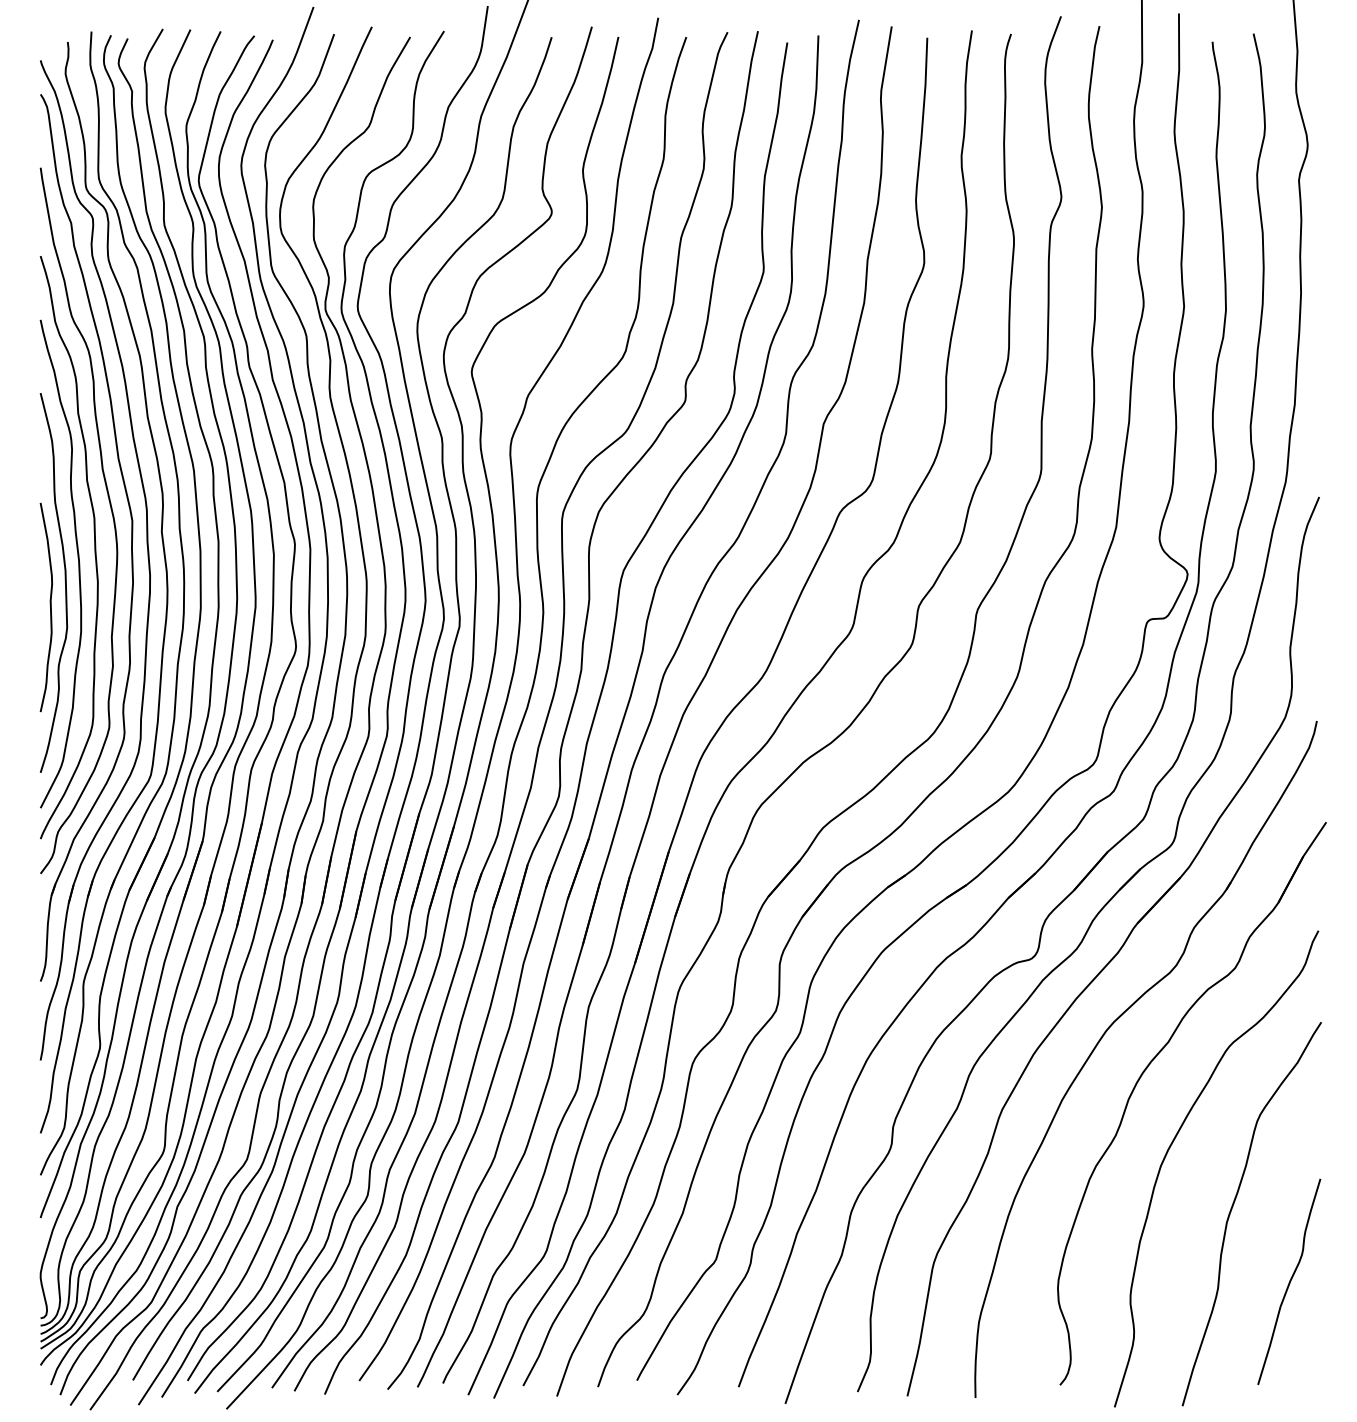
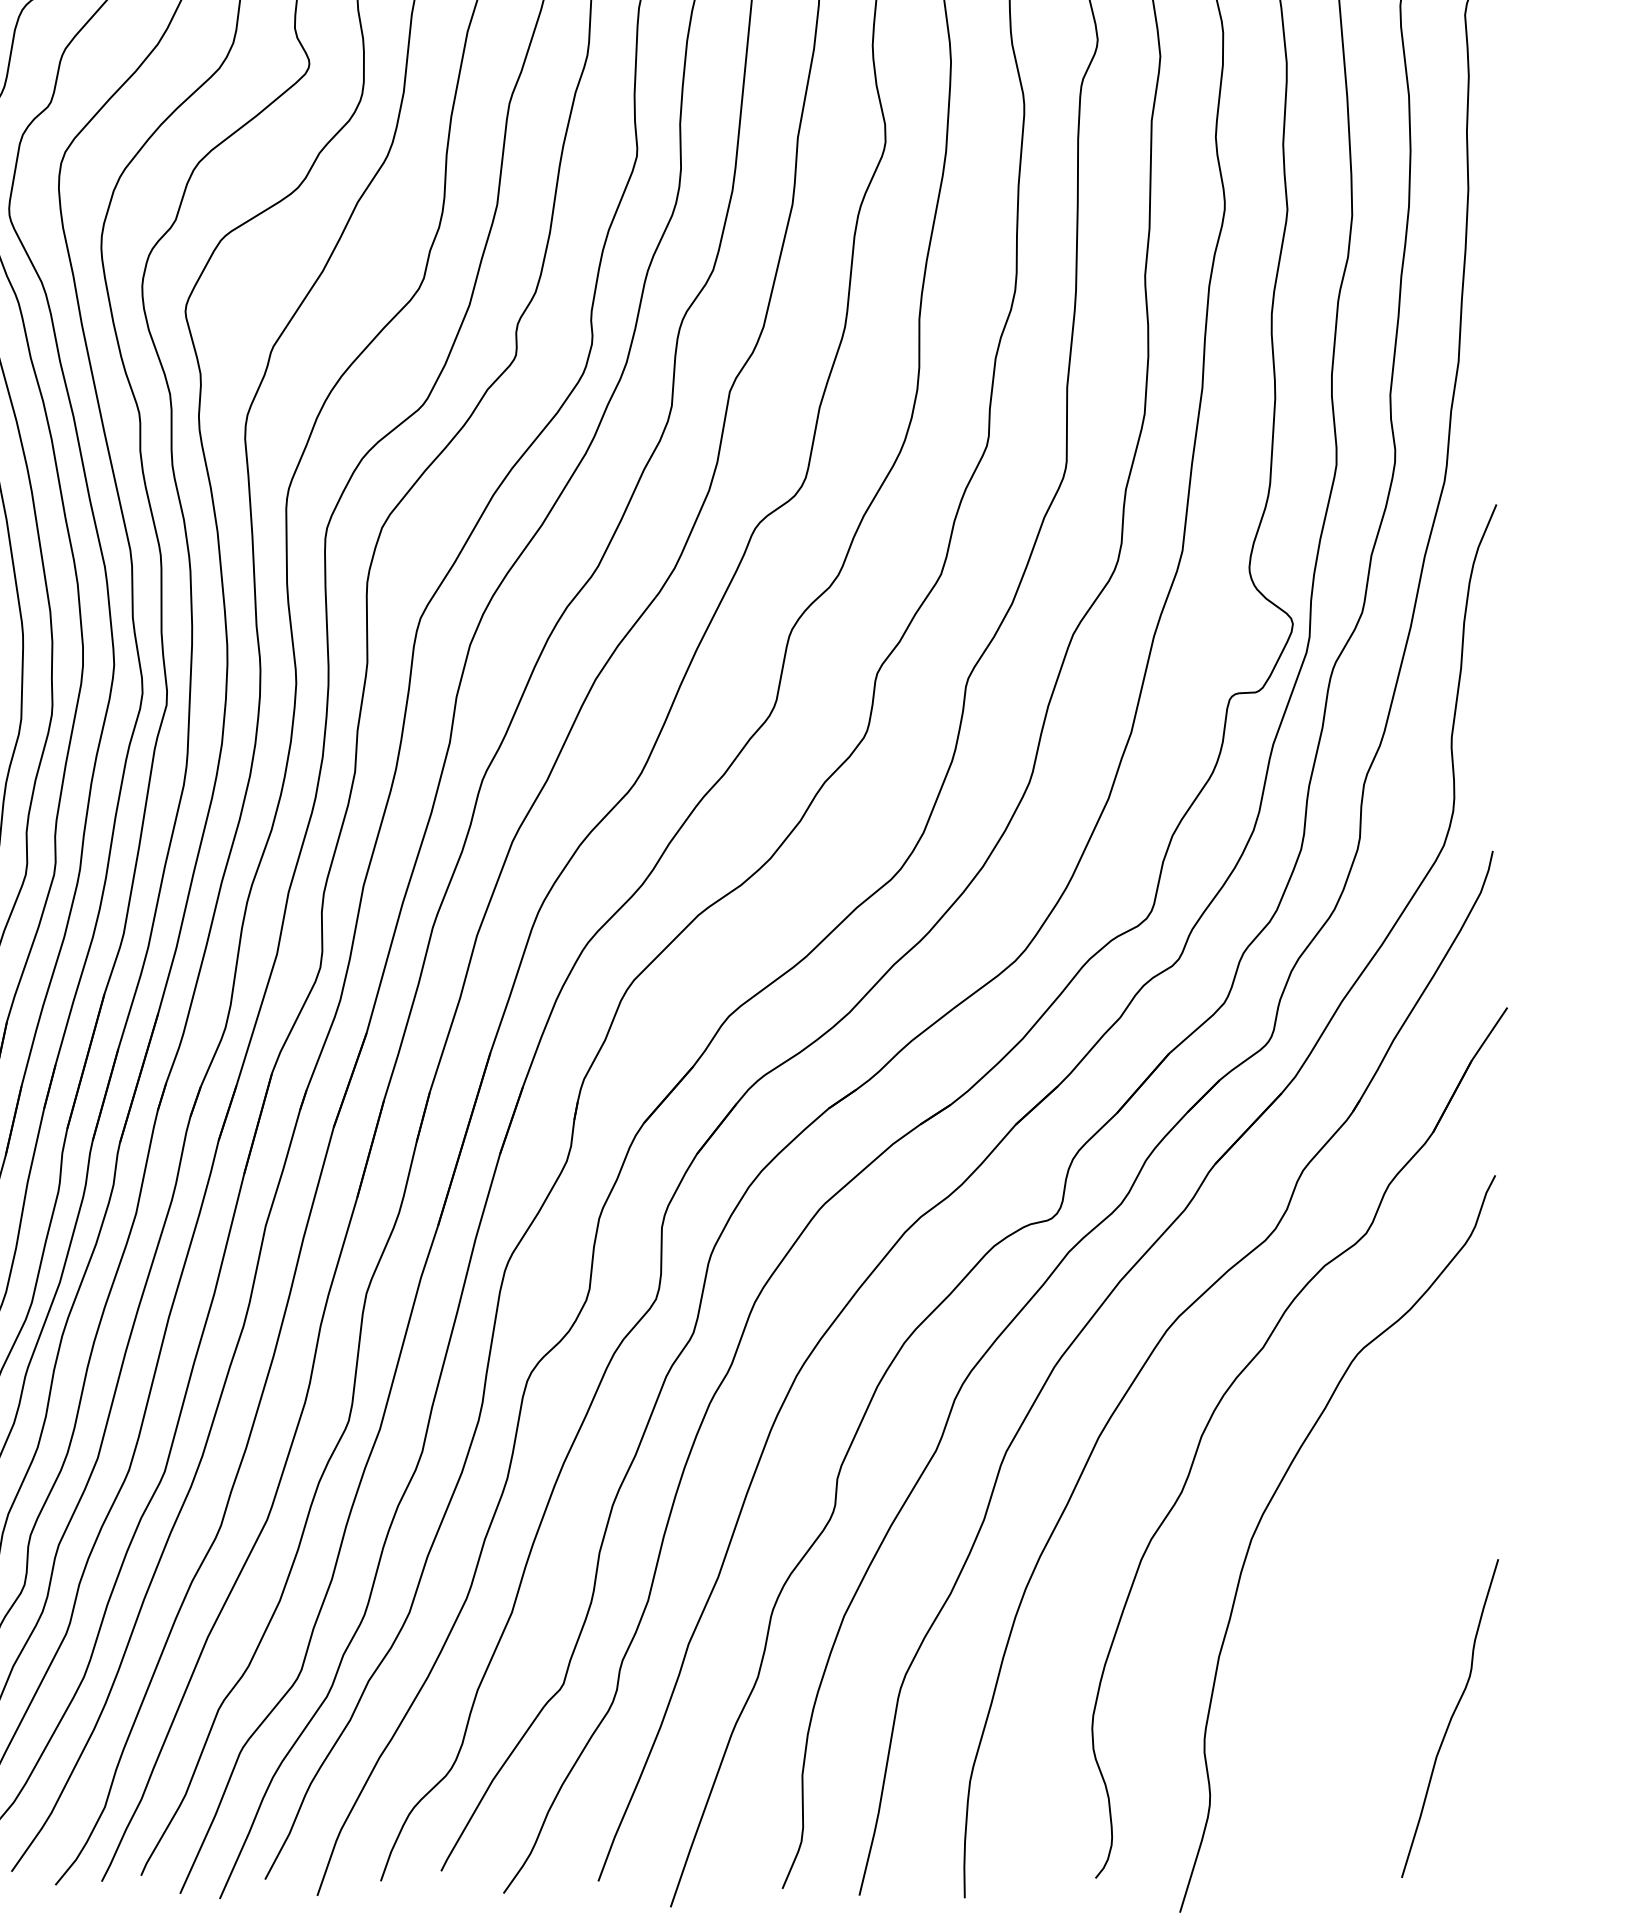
curve: (1232, 1209) -> (1362, 1606), removed

